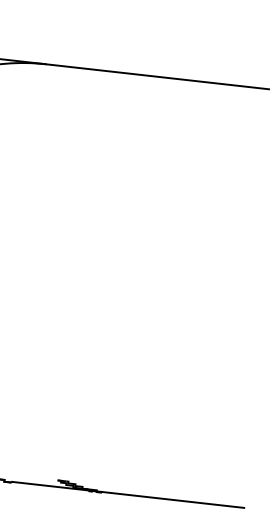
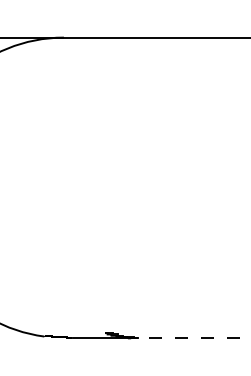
line: (172, 499) -> (188, 337), solid -> dashed

